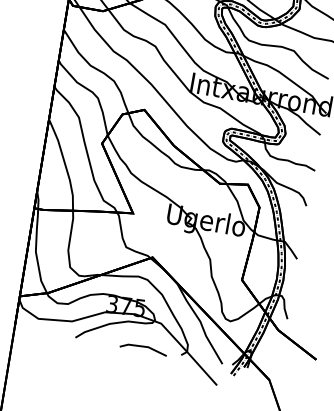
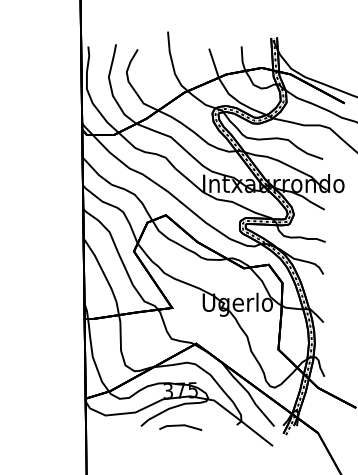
line: (143, 347) -> (180, 426), moved

